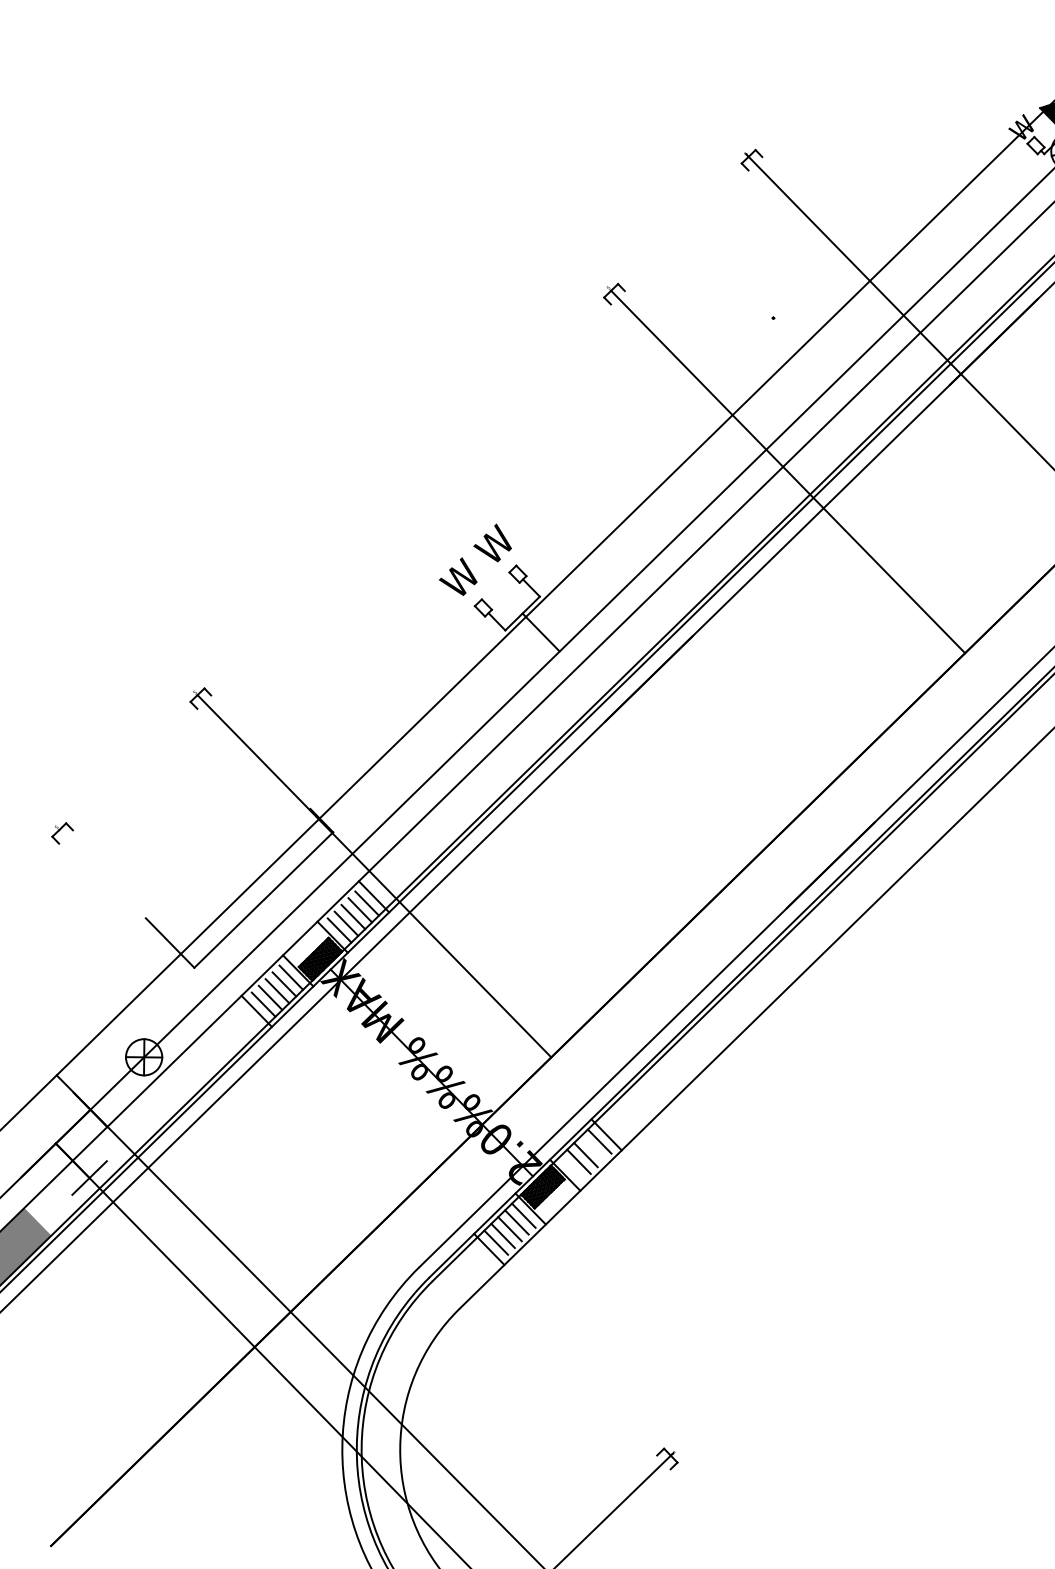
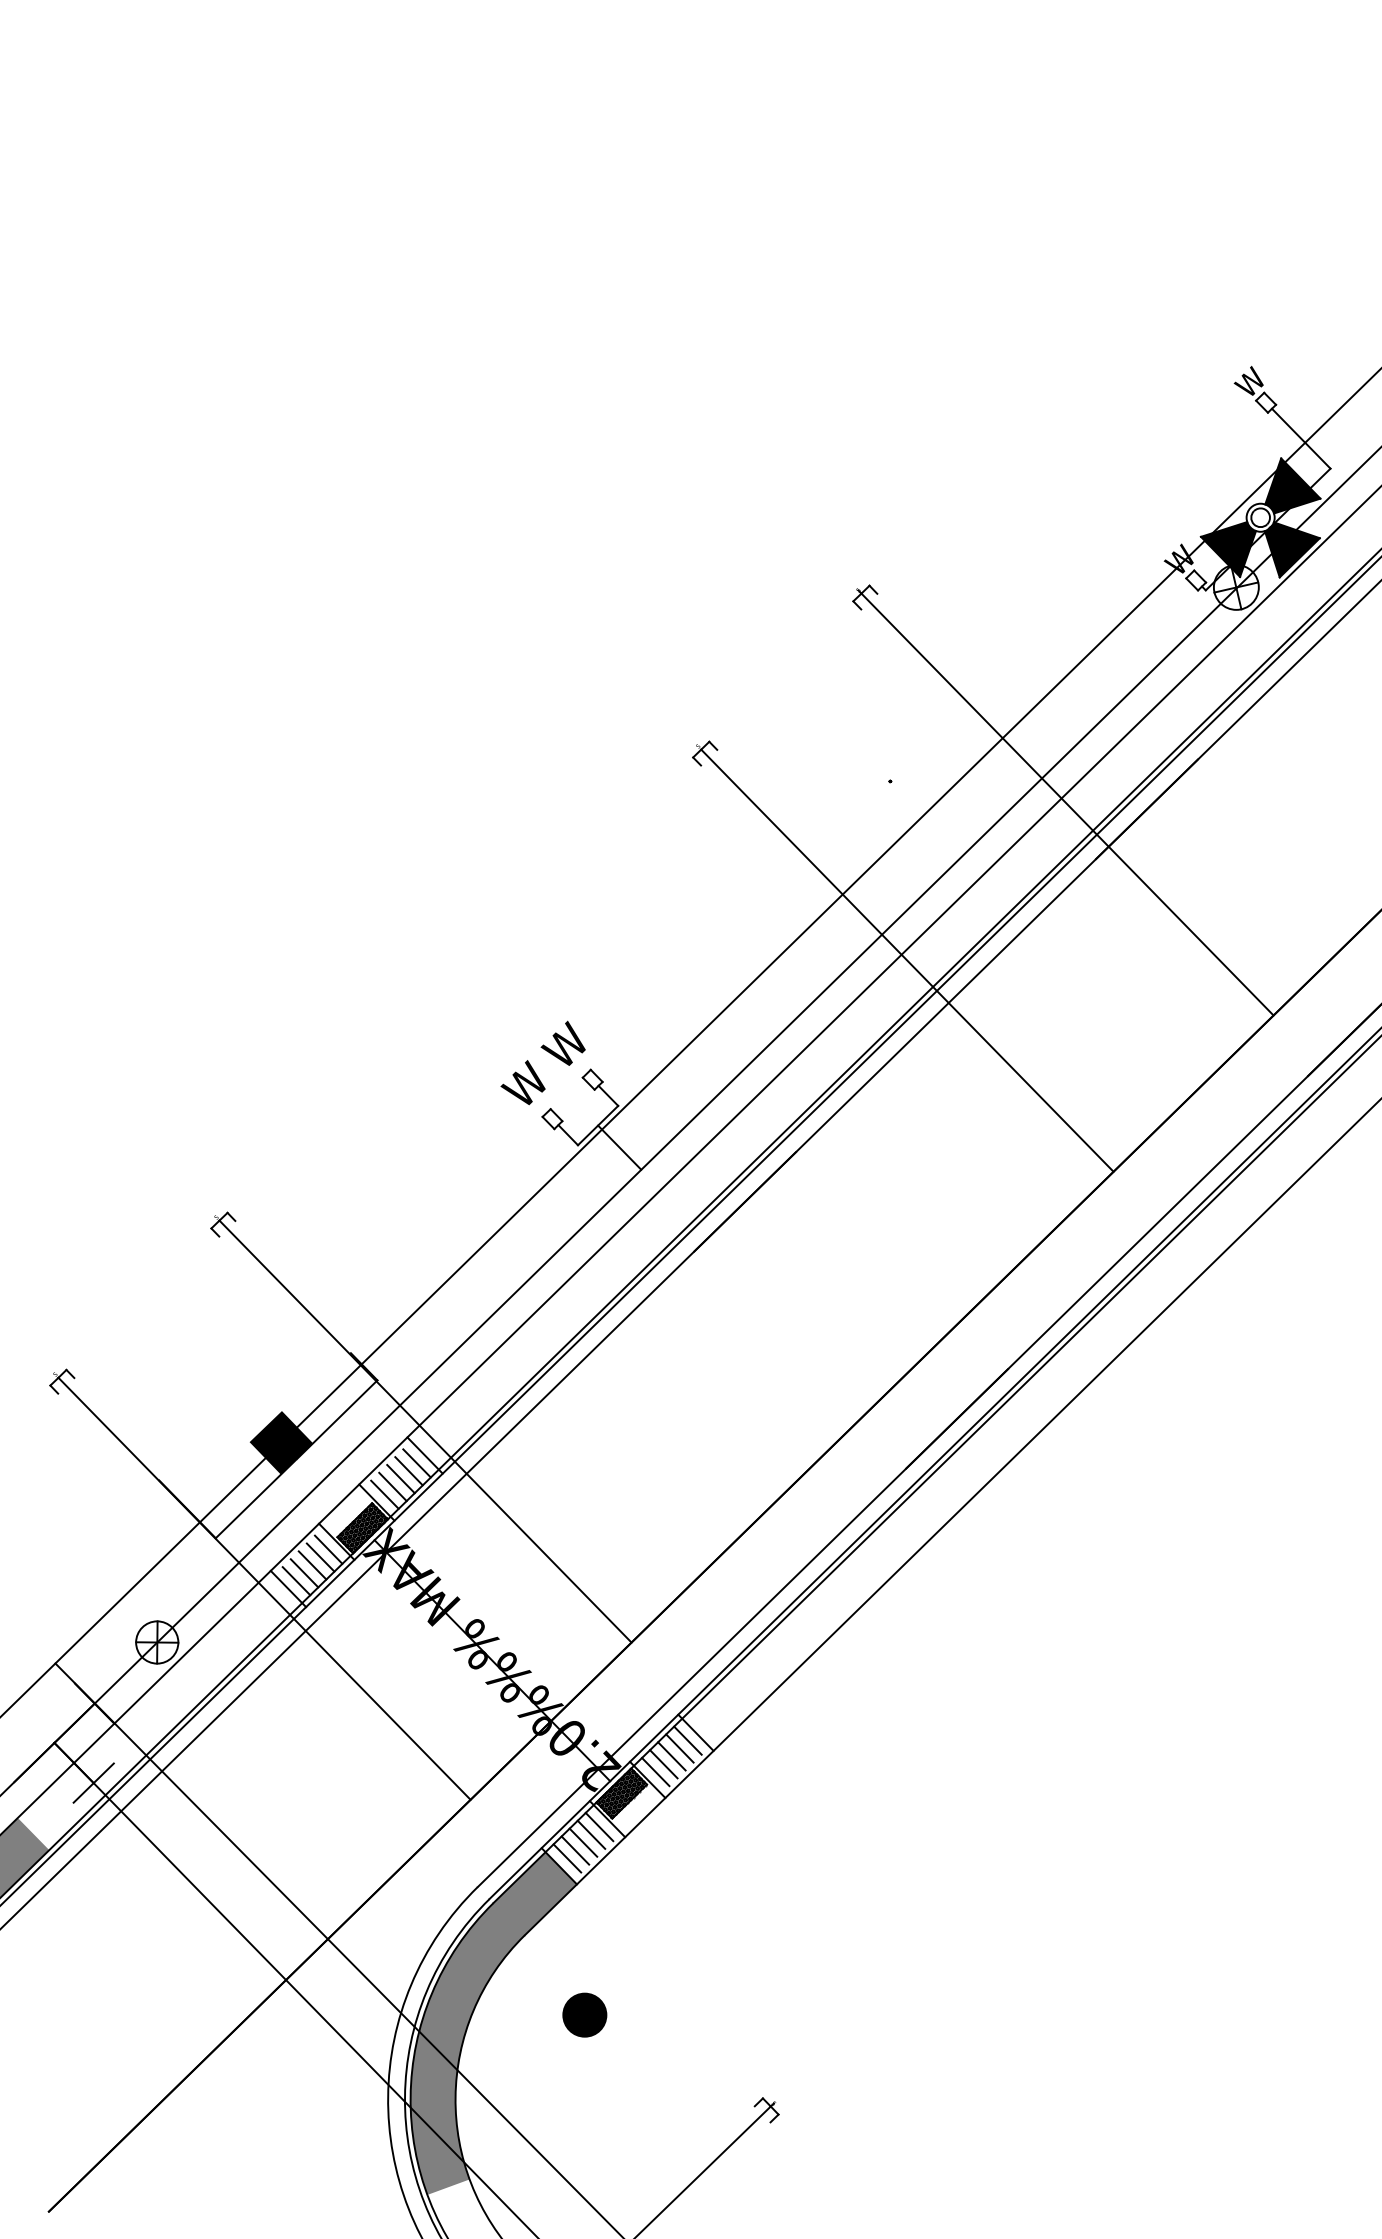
fill: (250, 885) -> (281, 1442), added
line: (236, 1010) -> (264, 1588), added
line: (592, 1148) -> (679, 1748), added
line: (571, 1168) -> (655, 1772), added
part: (510, 1376) -> (584, 2014), added
fill: (432, 1384) -> (493, 2023), added

